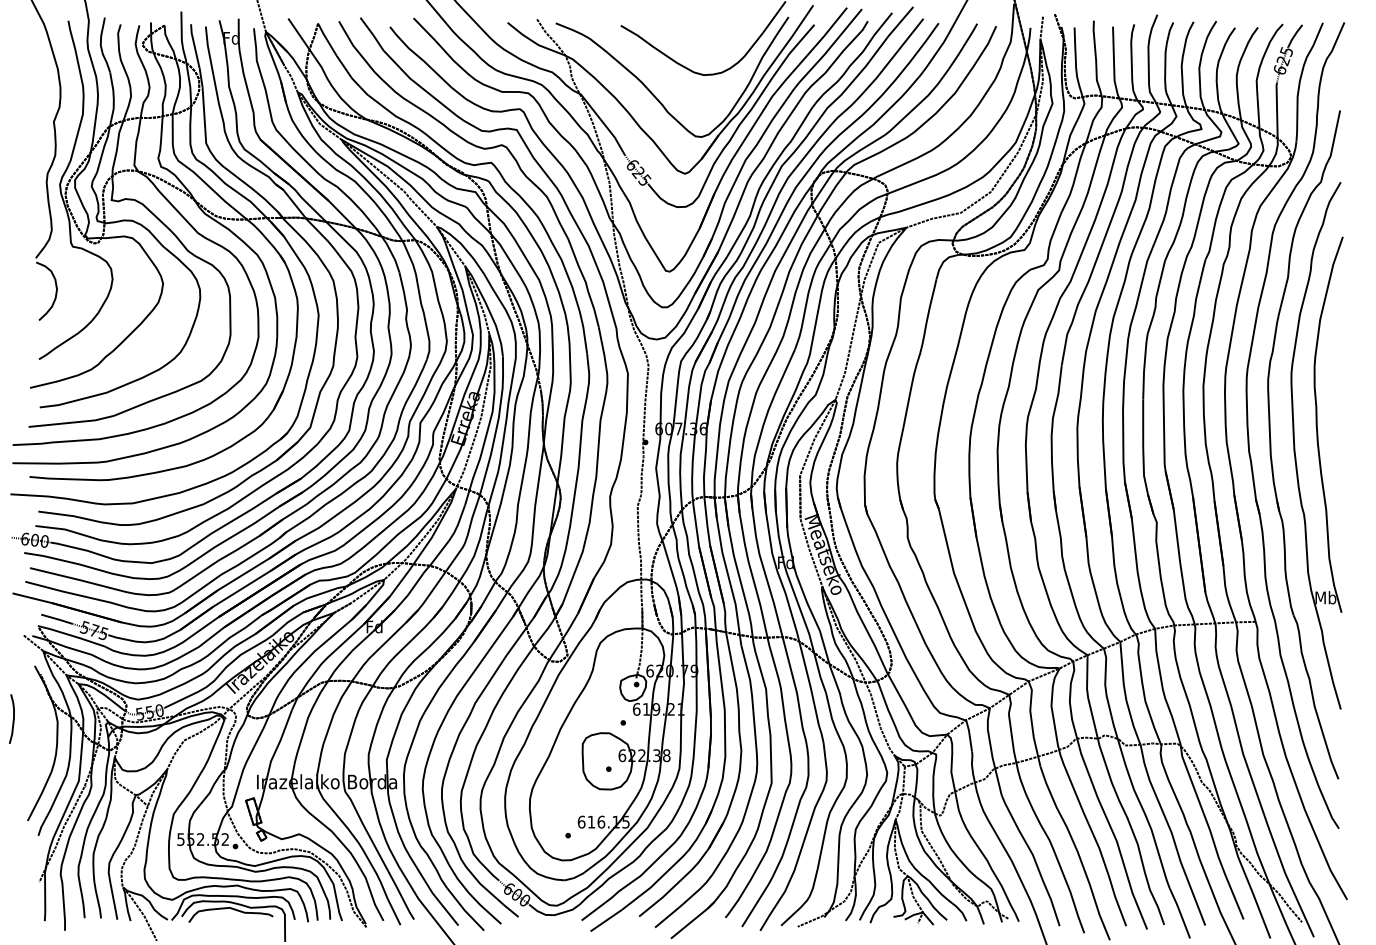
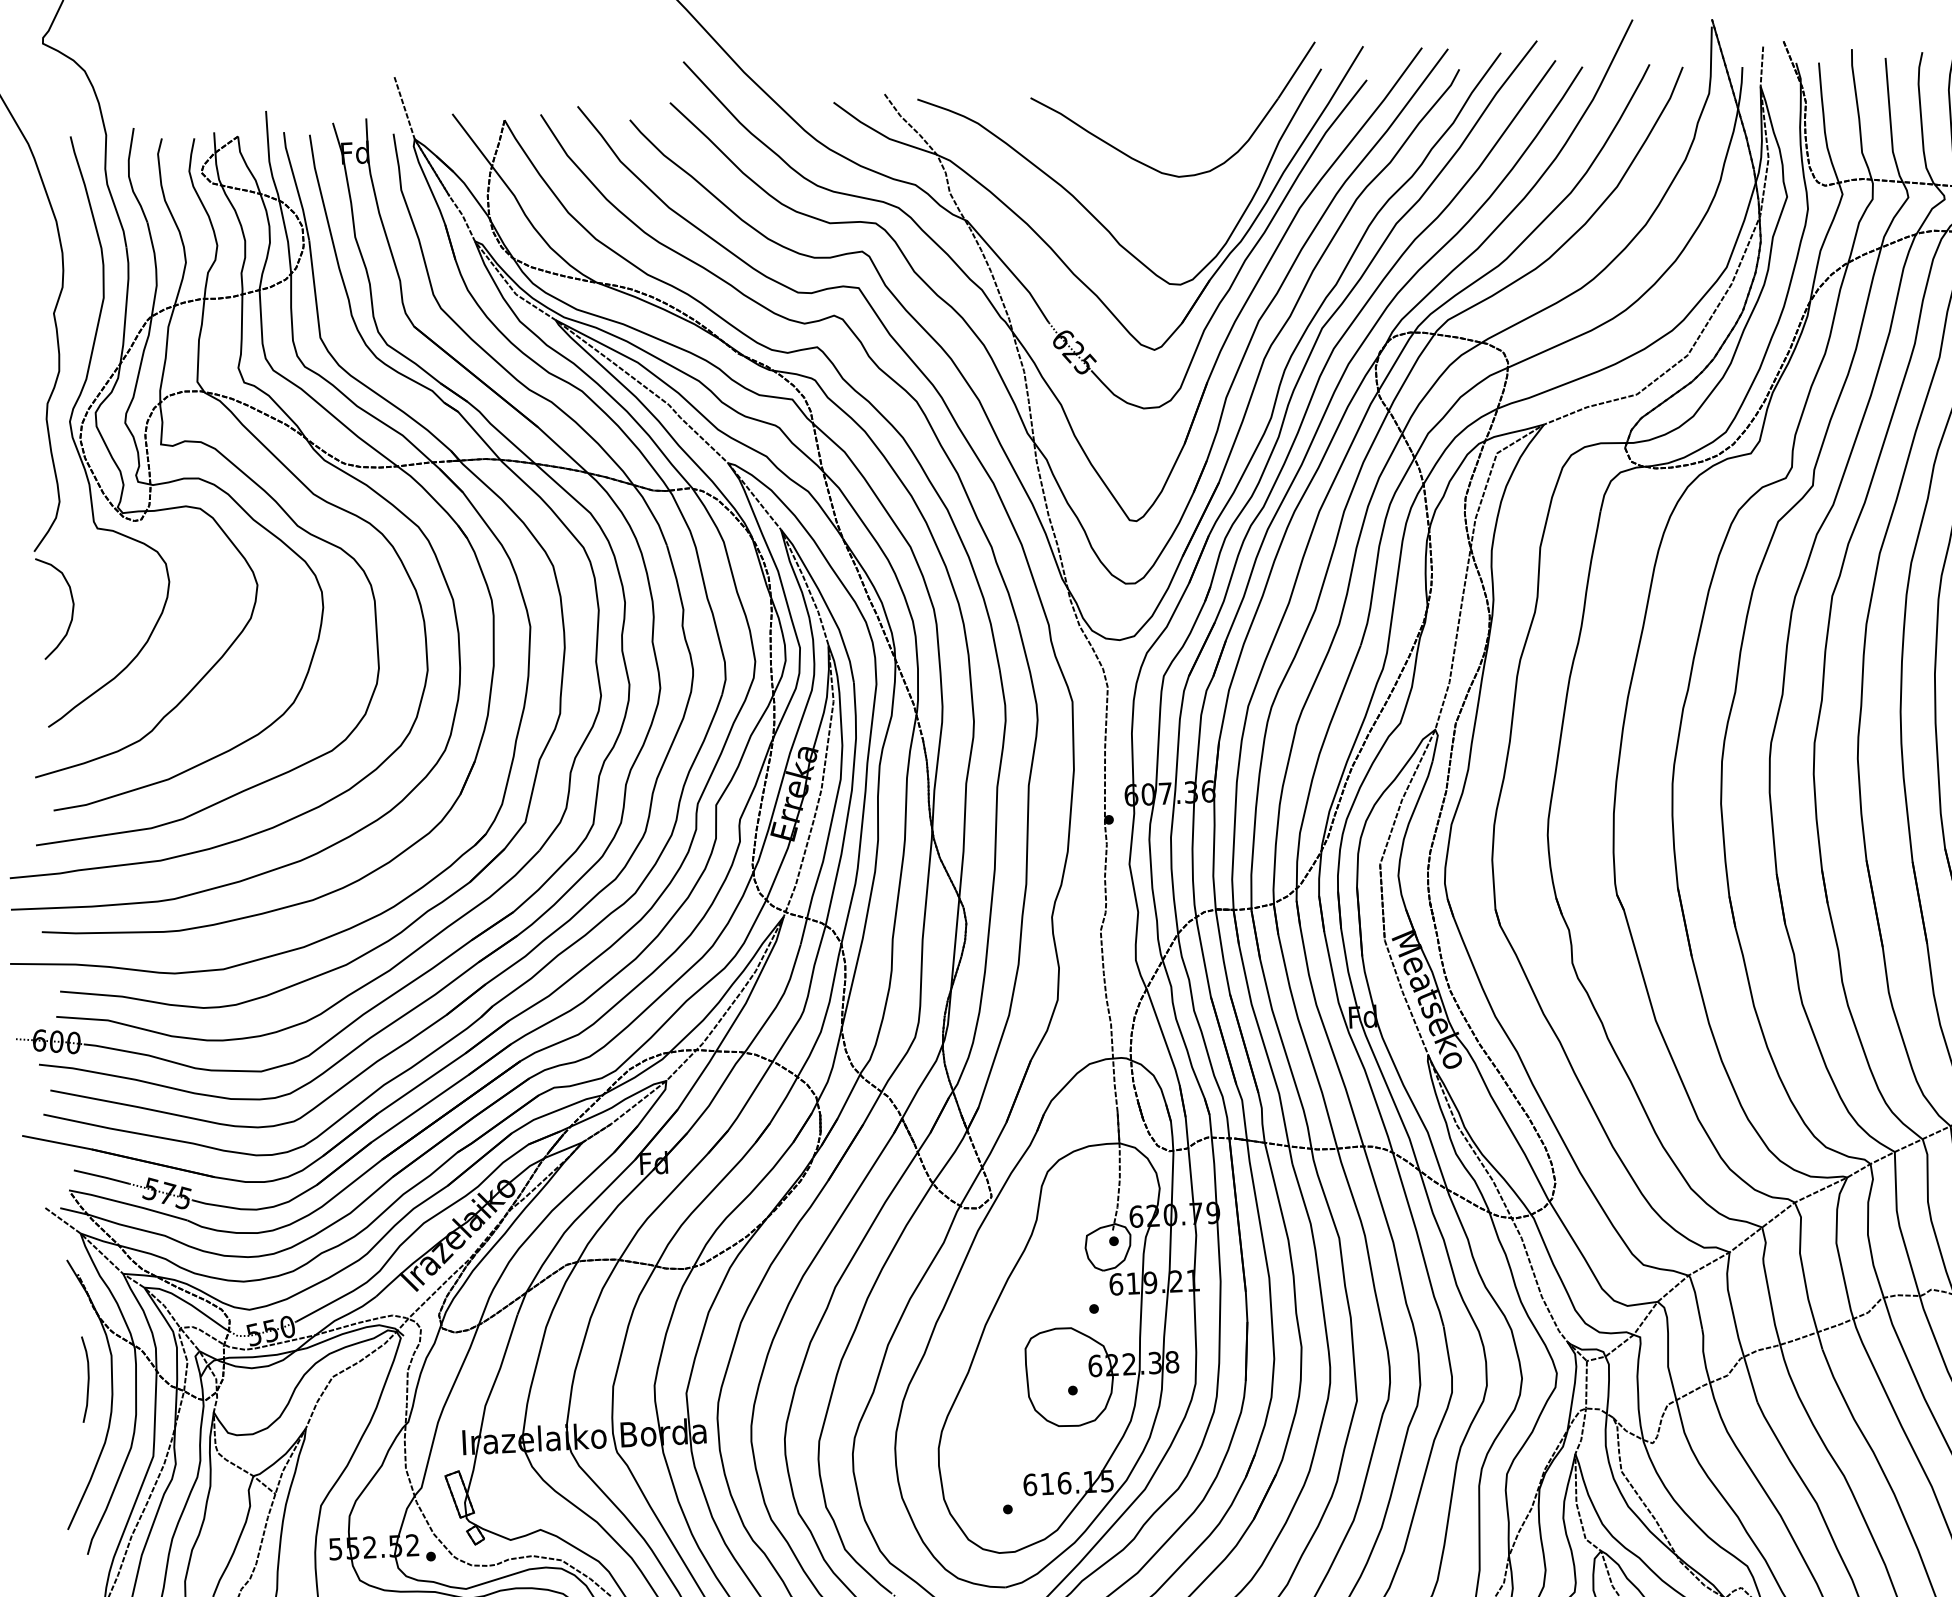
curve: (13, 718) -> (87, 1378), moved

